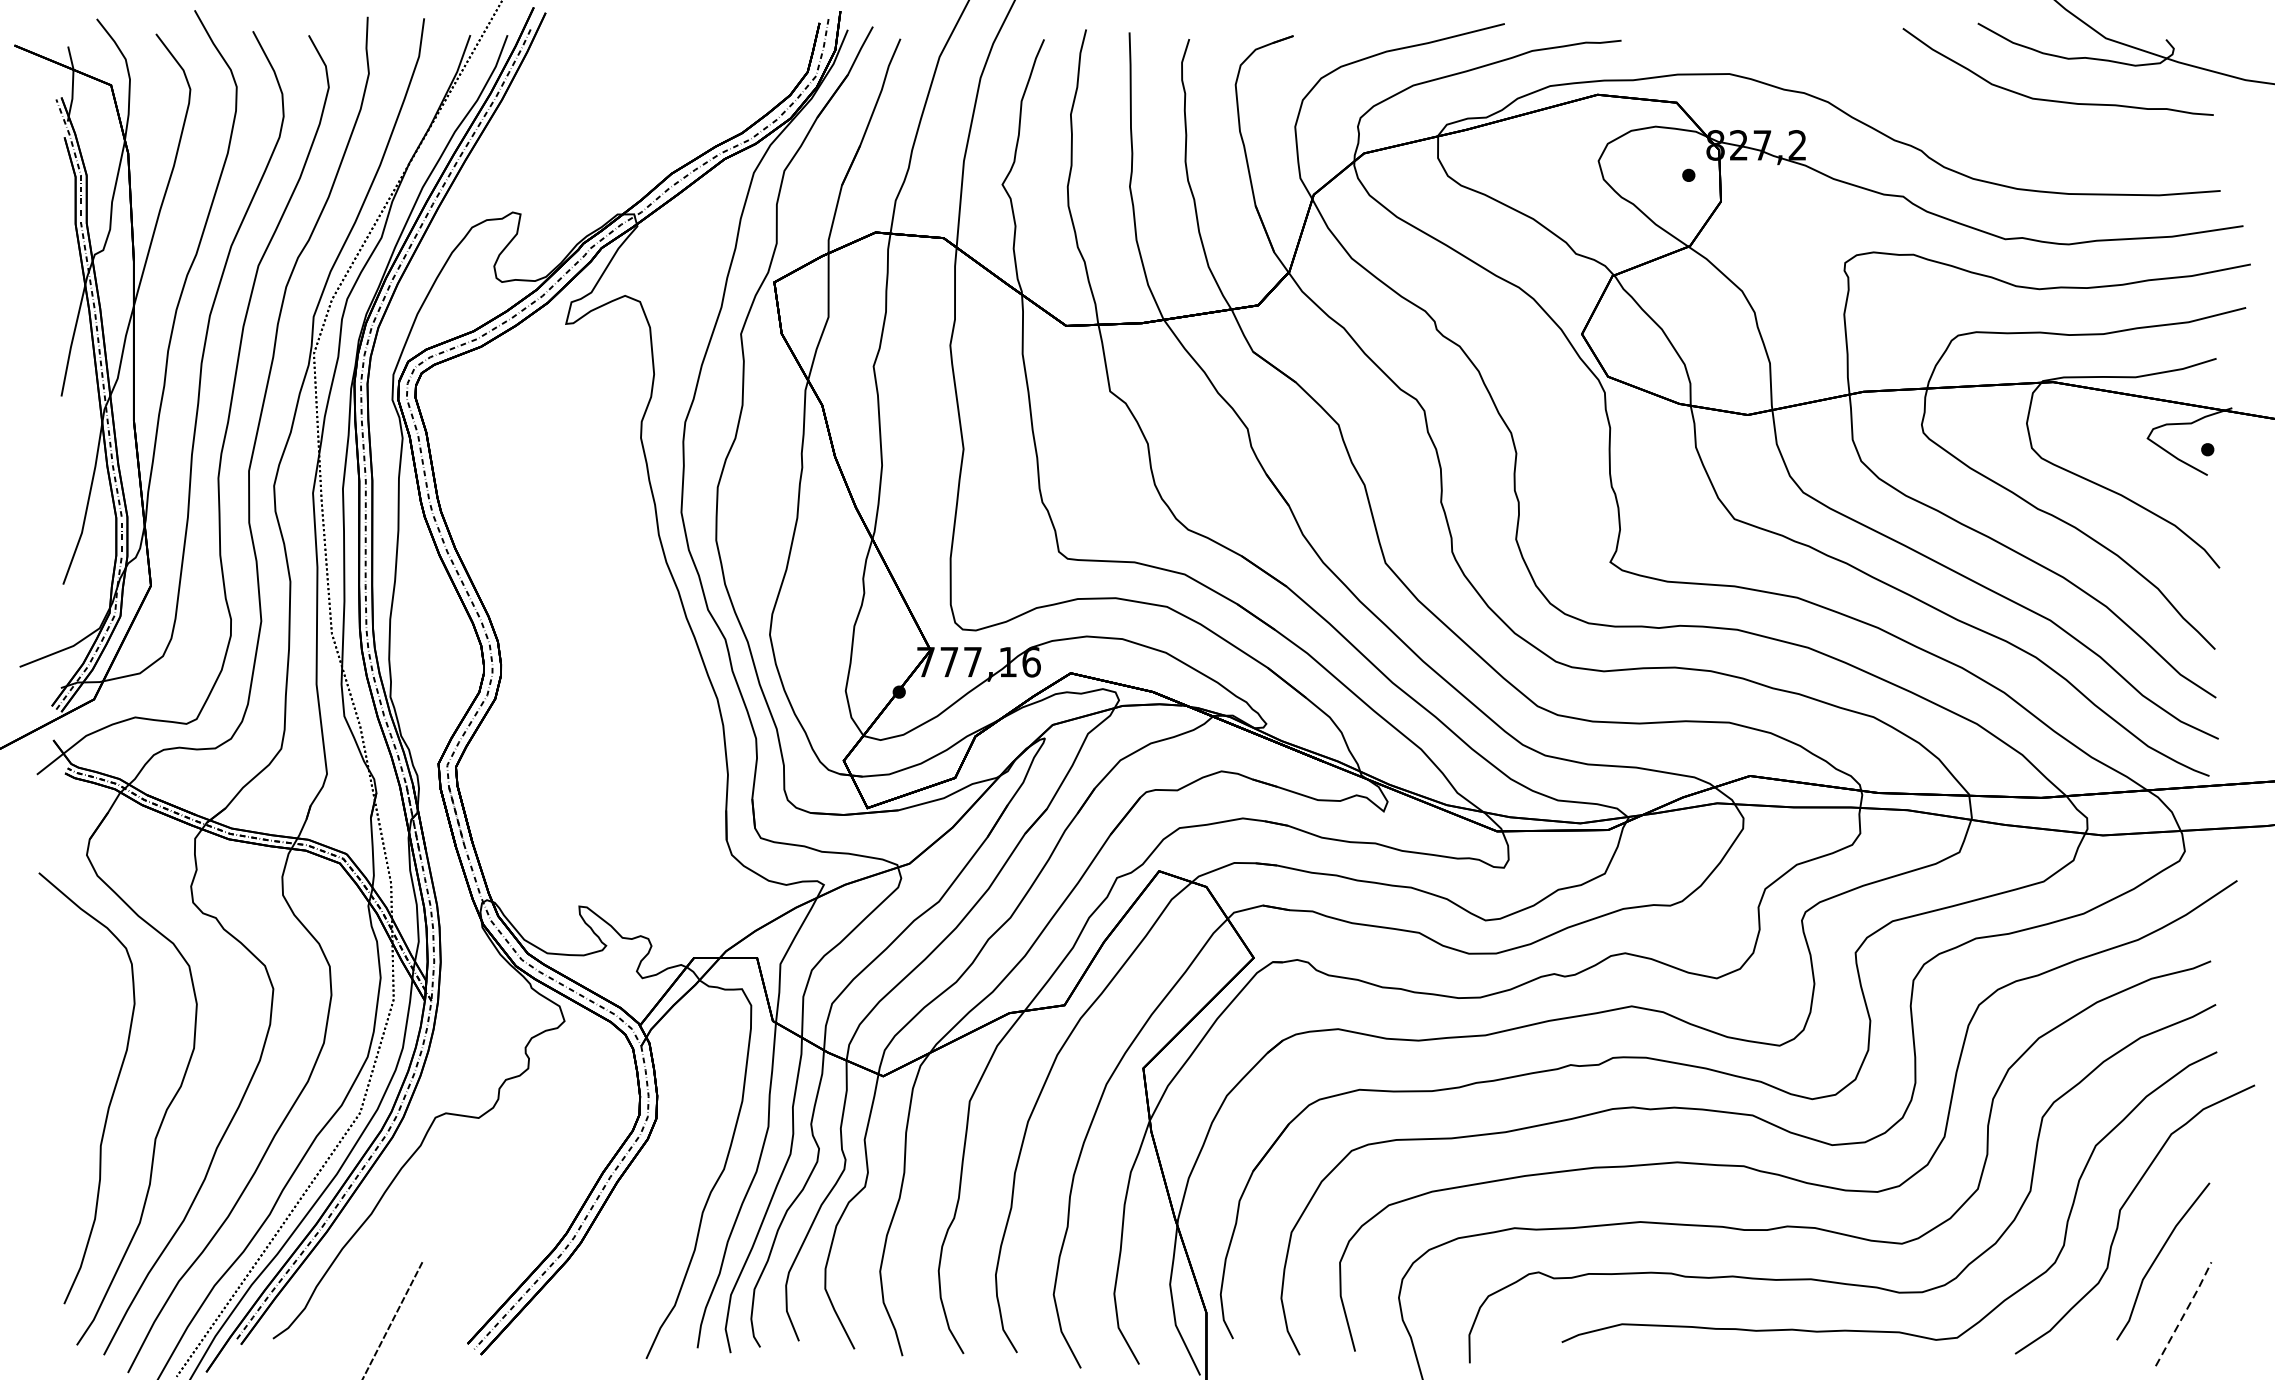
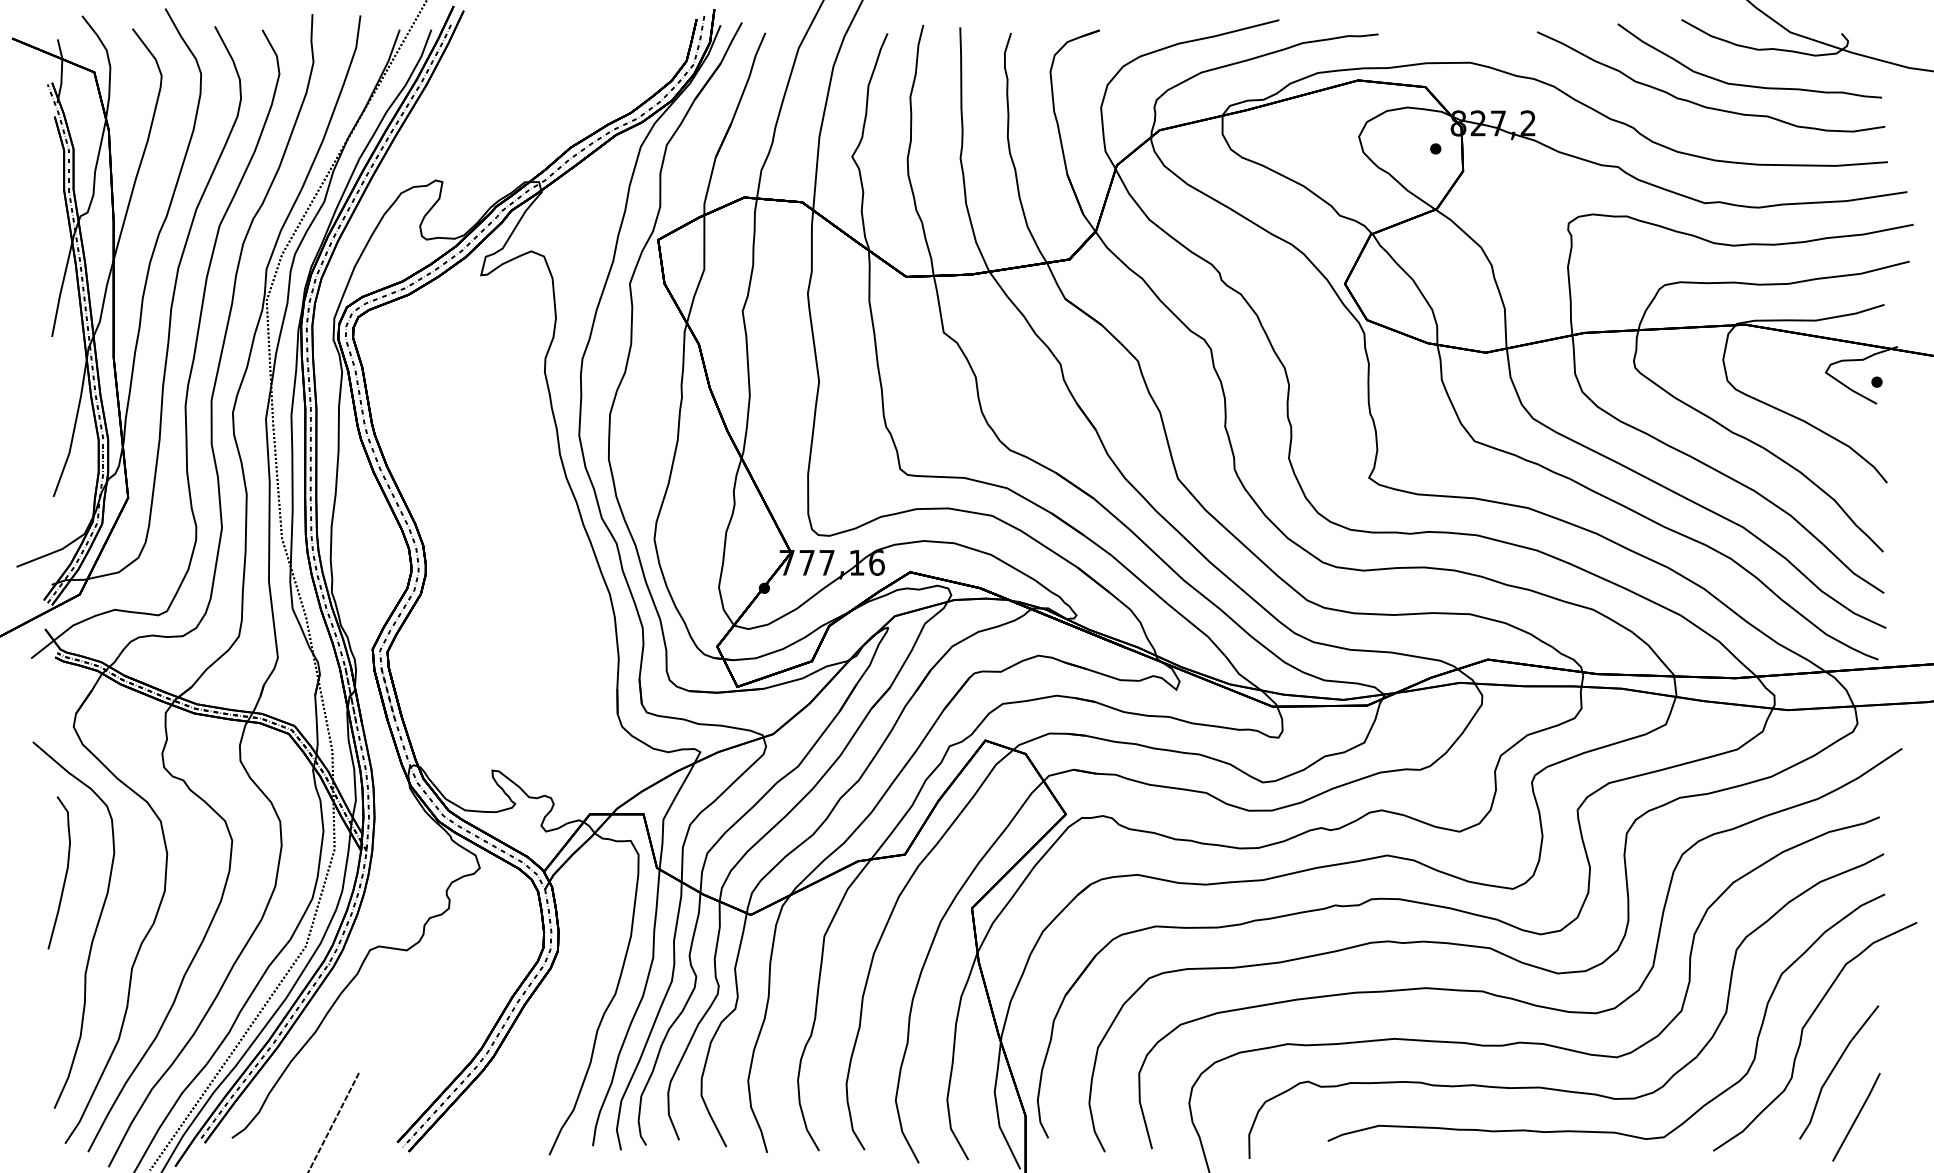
curve: (2001, 123) -> (1701, 104), added
curve: (77, 1026) -> (65, 872), added
line: (2184, 1313) -> (1857, 1116), dashed -> solid

